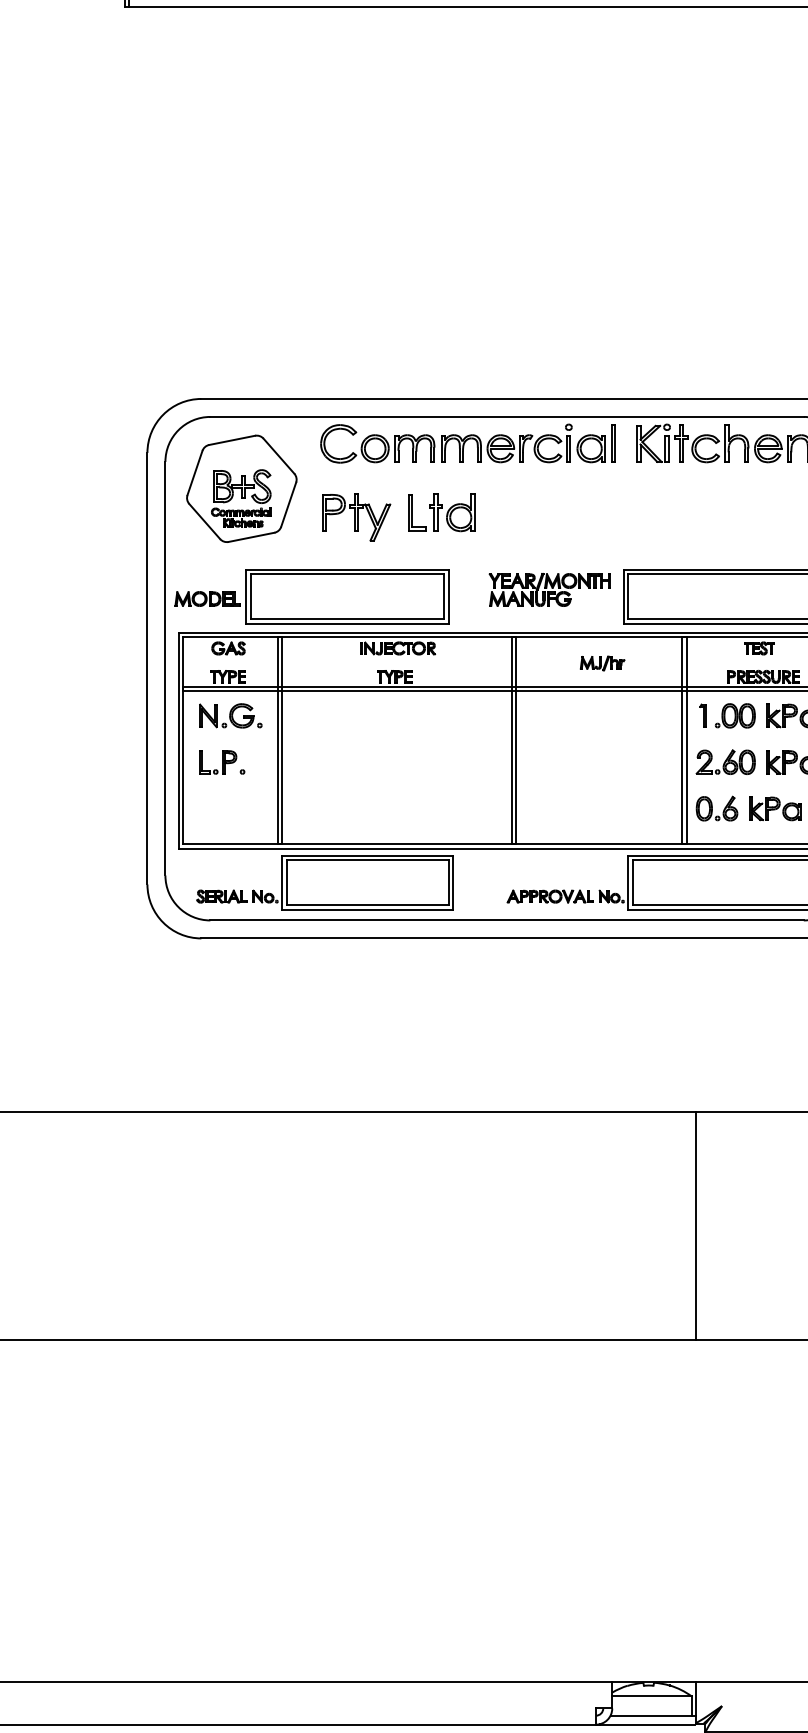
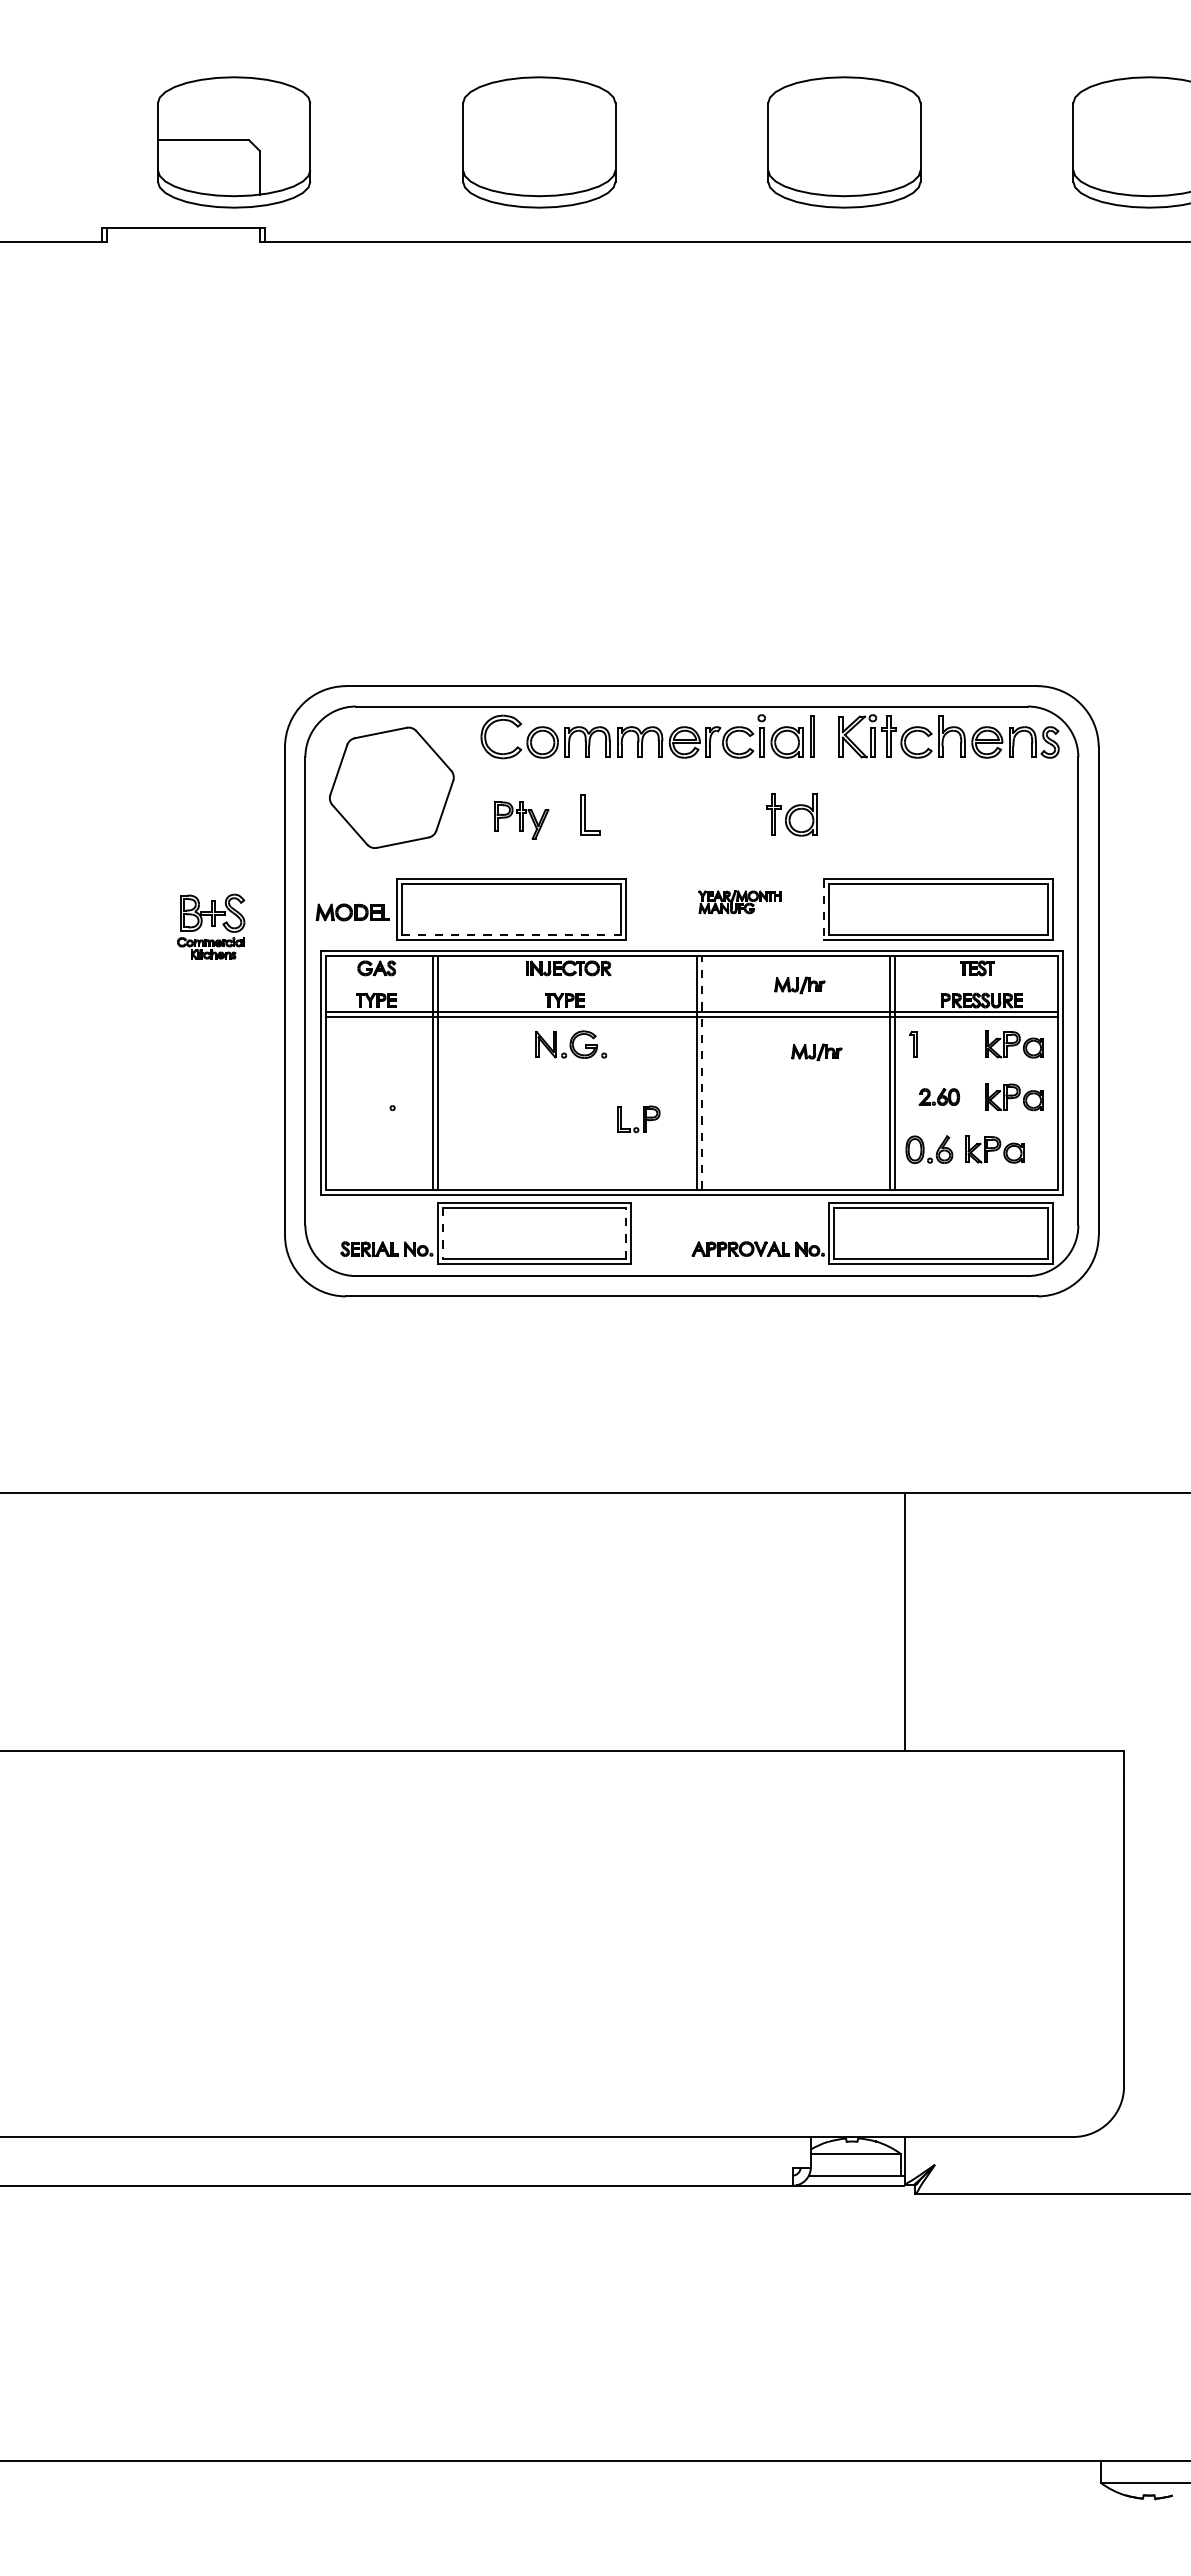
part: (241, 498) -> (211, 926), moved
part: (451, 512) -> (791, 814), moved
part: (356, 517) -> (521, 820), size x0.7
part: (549, 590) -> (739, 902), size x0.6
line: (624, 596) -> (824, 909), solid -> dashed
line: (347, 619) -> (511, 935), solid -> dashed
part: (230, 715) -> (571, 1044), moved
part: (735, 715) -> (950, 1044), removed
part: (617, 722) -> (816, 1052), added
line: (516, 740) -> (702, 1072), solid -> dashed
part: (725, 761) -> (939, 1096), size x0.6
part: (217, 762) -> (638, 1119), moved
line: (448, 881) -> (625, 1232), solid -> dashed
line: (286, 882) -> (442, 1233), solid -> dashed

